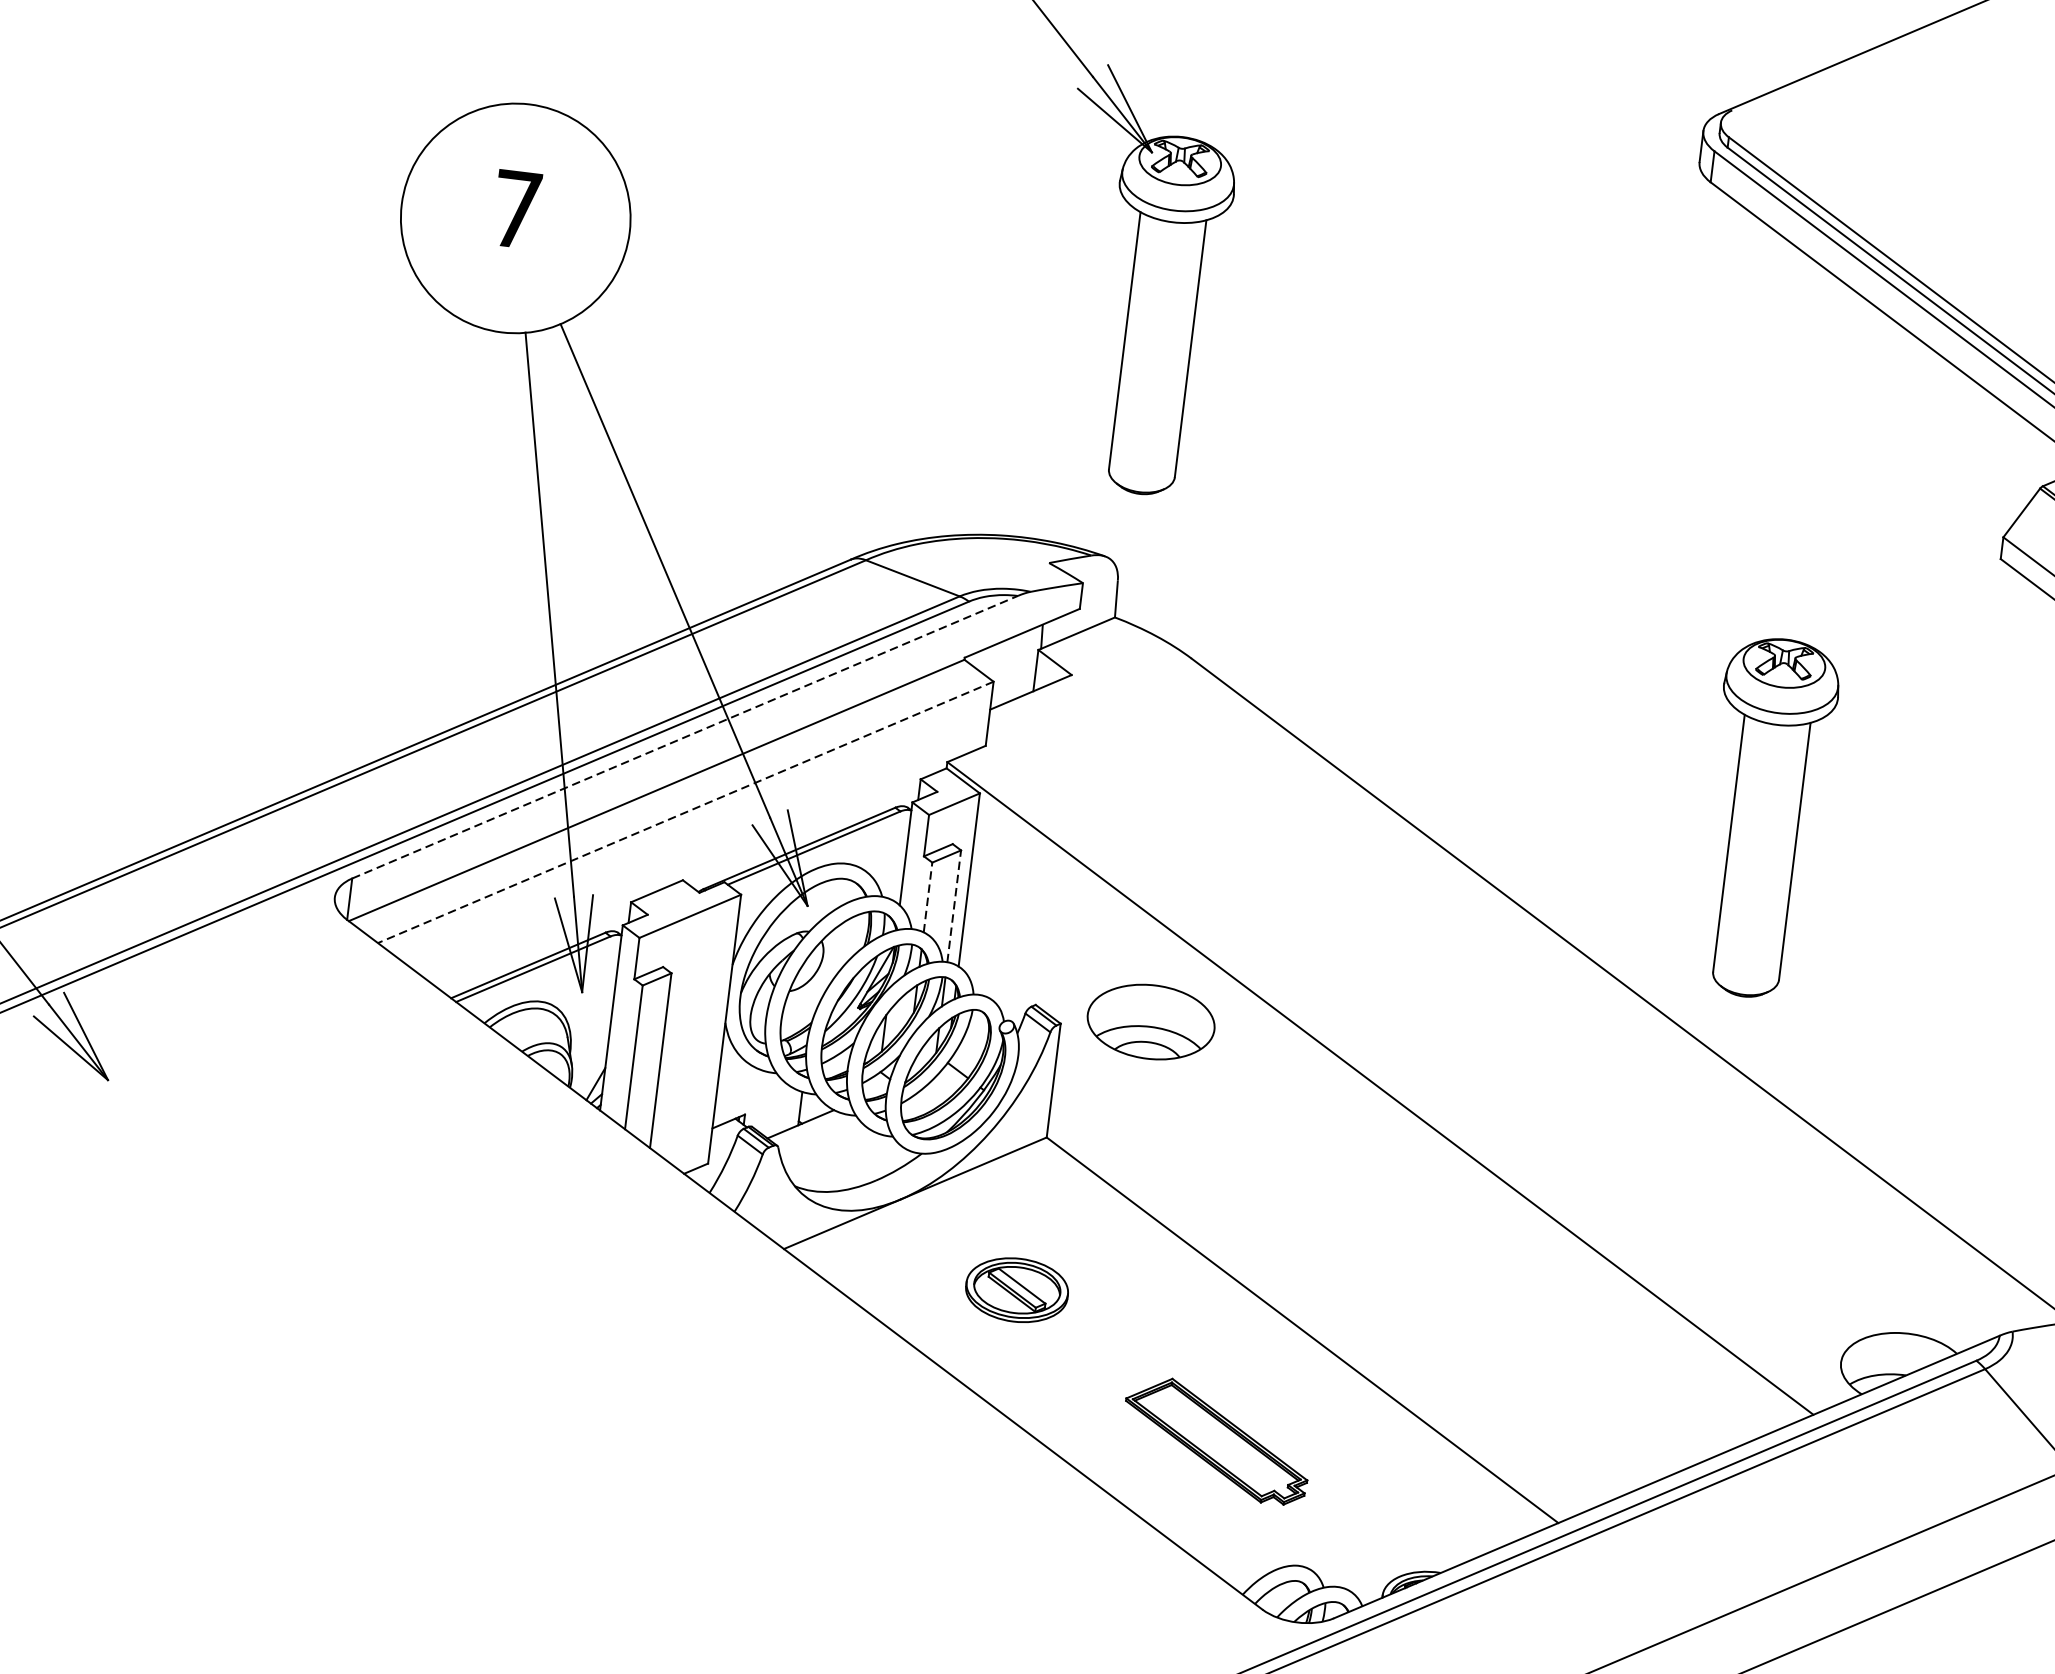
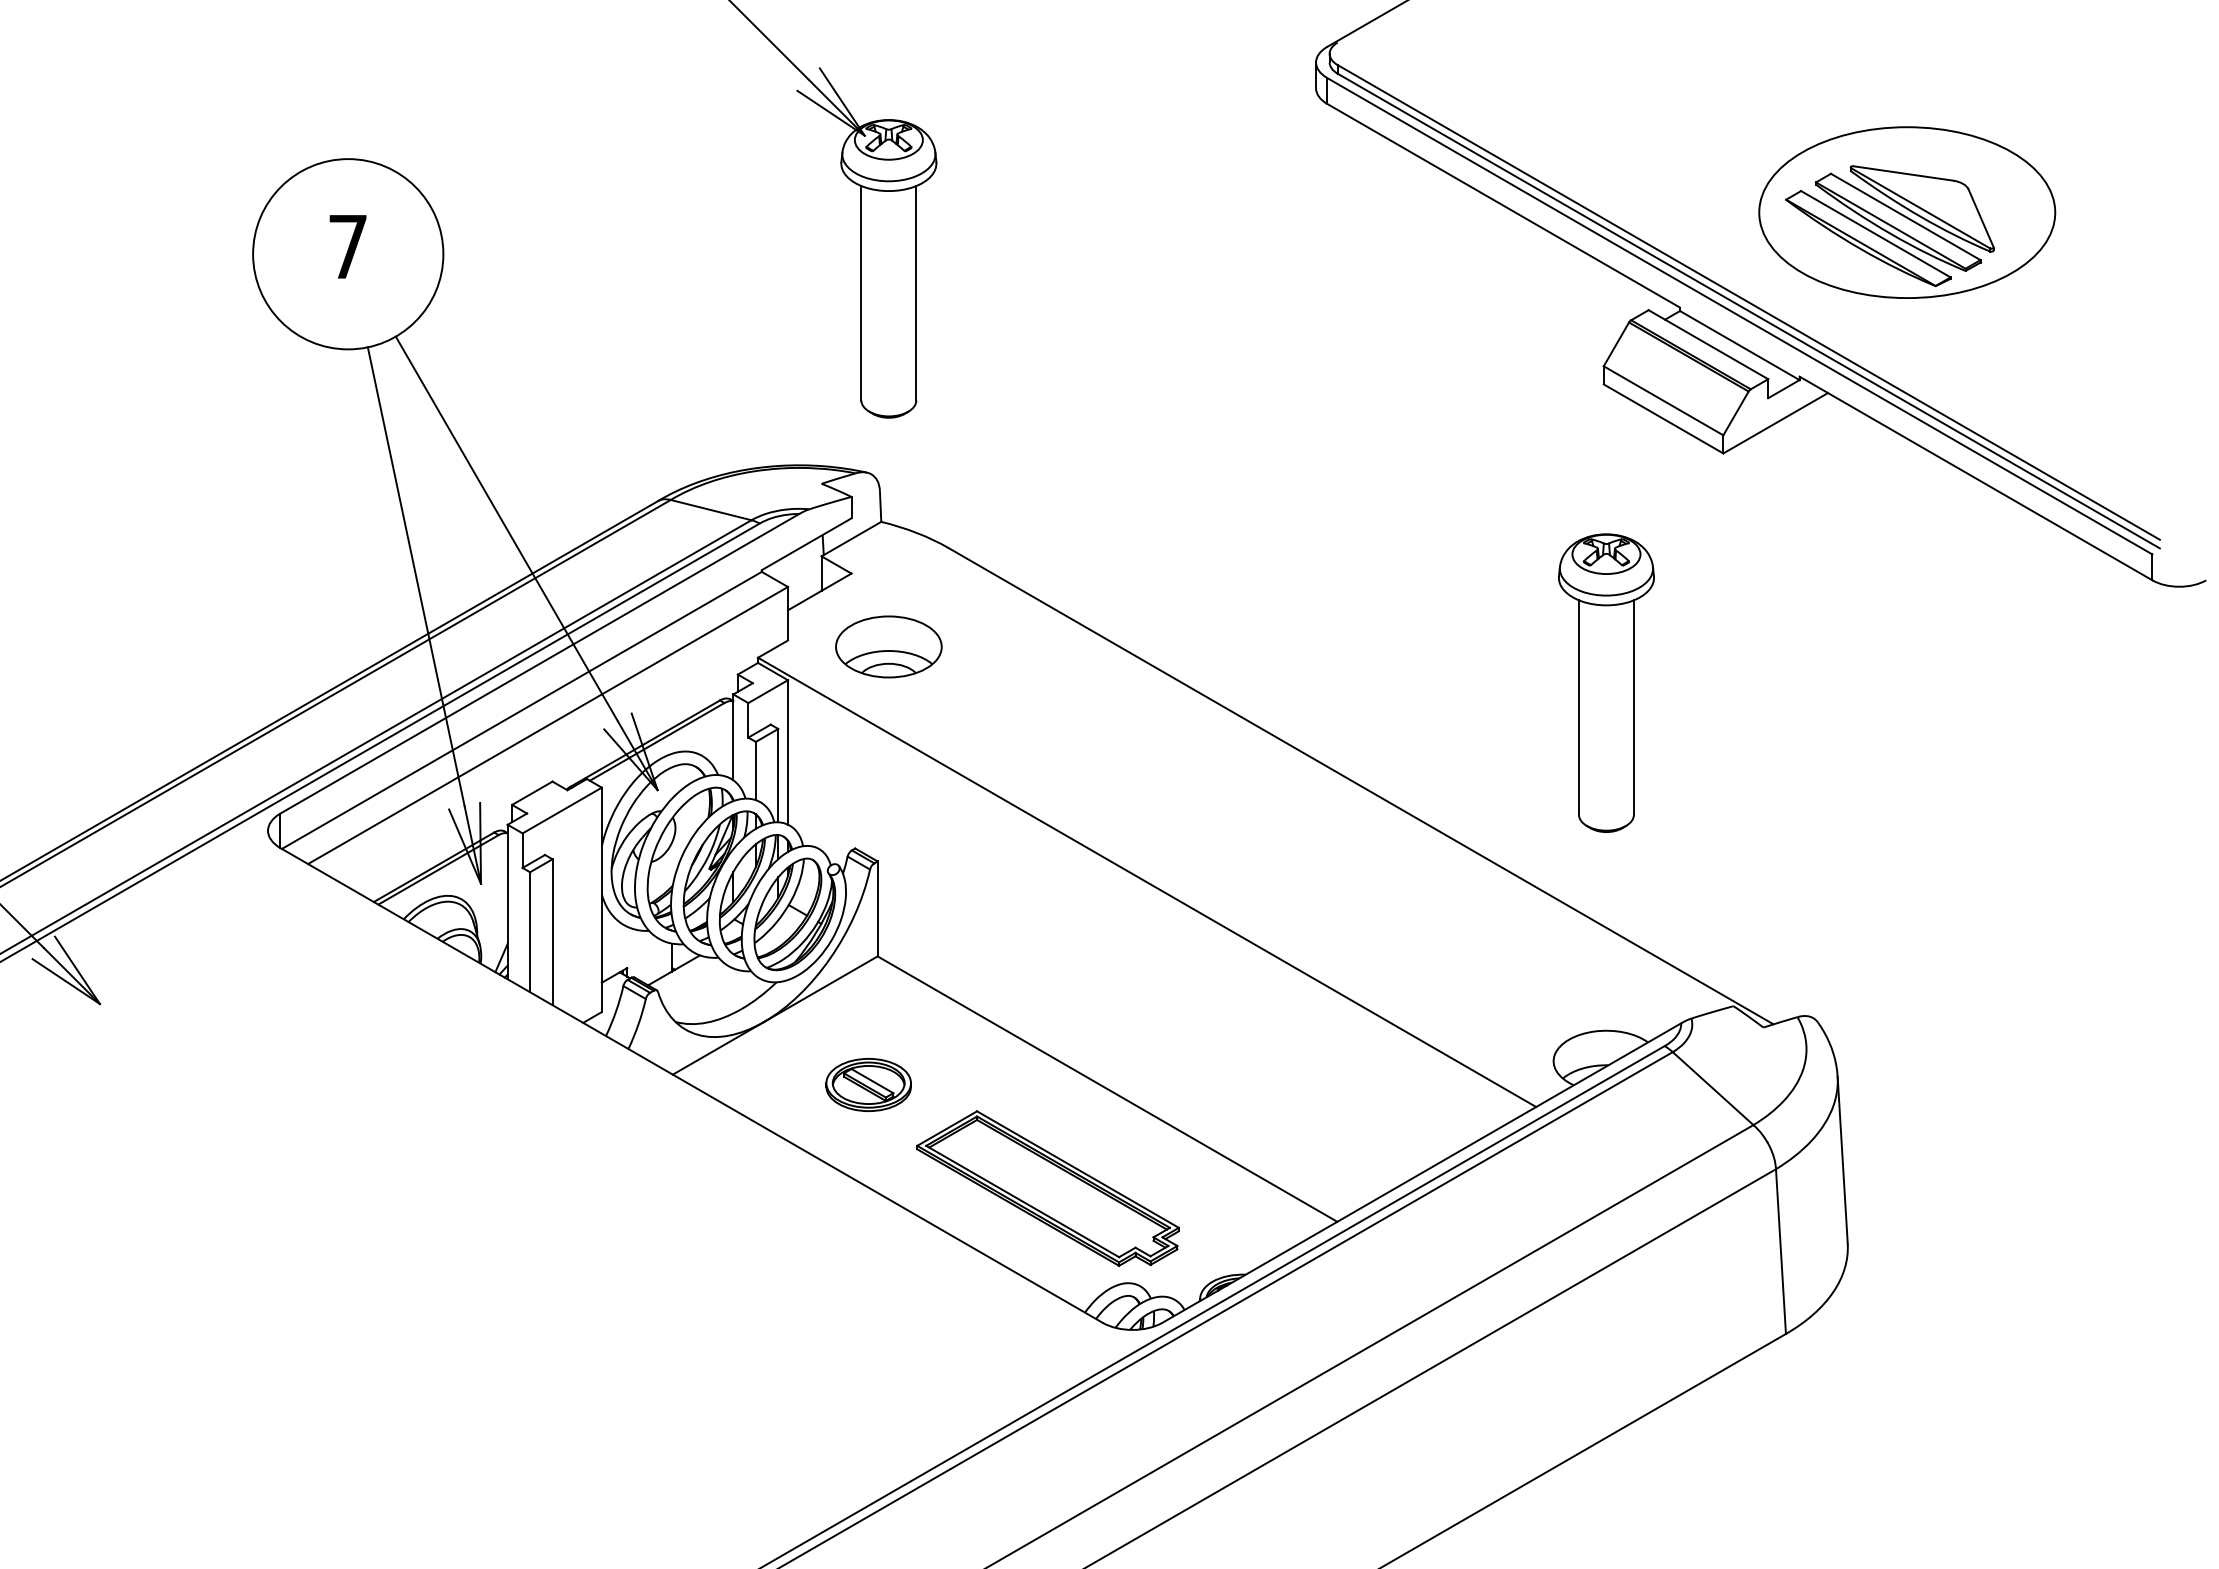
line: (684, 736) -> (539, 663), dashed -> solid
line: (685, 812) -> (547, 725), dashed -> solid
part: (1765, 817) -> (1606, 682), moved
line: (927, 896) -> (755, 770), dashed -> solid
line: (954, 906) -> (778, 775), dashed -> solid
part: (1150, 1021) -> (888, 646), moved
part: (1216, 1440) -> (1047, 1188), size x1.67

